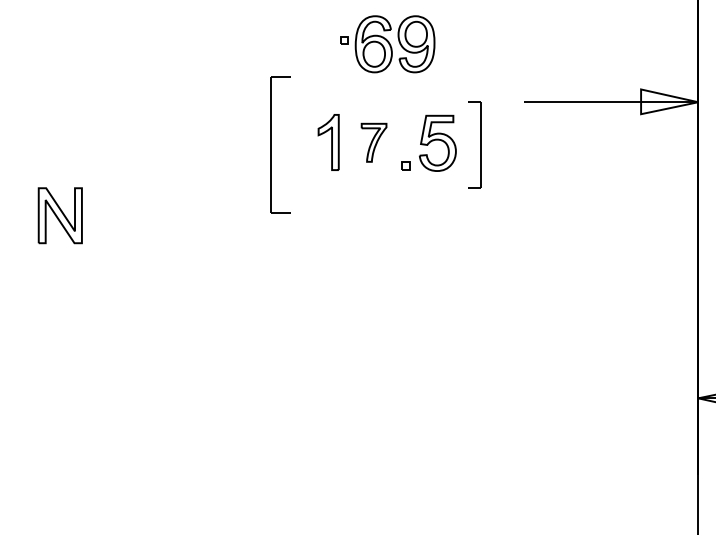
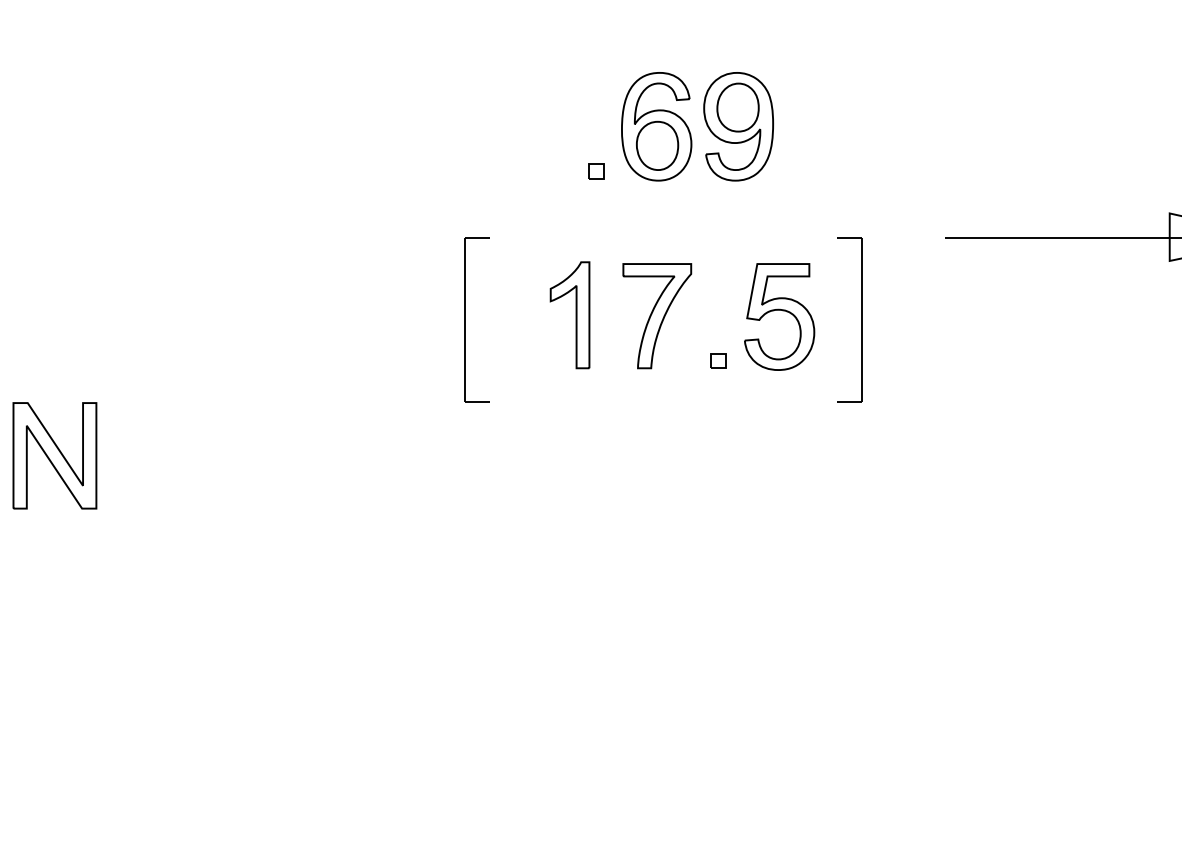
part: (344, 40) -> (596, 171), moved
part: (373, 142) -> (656, 315), size x1.43
part: (279, 144) -> (475, 319), size x0.62

